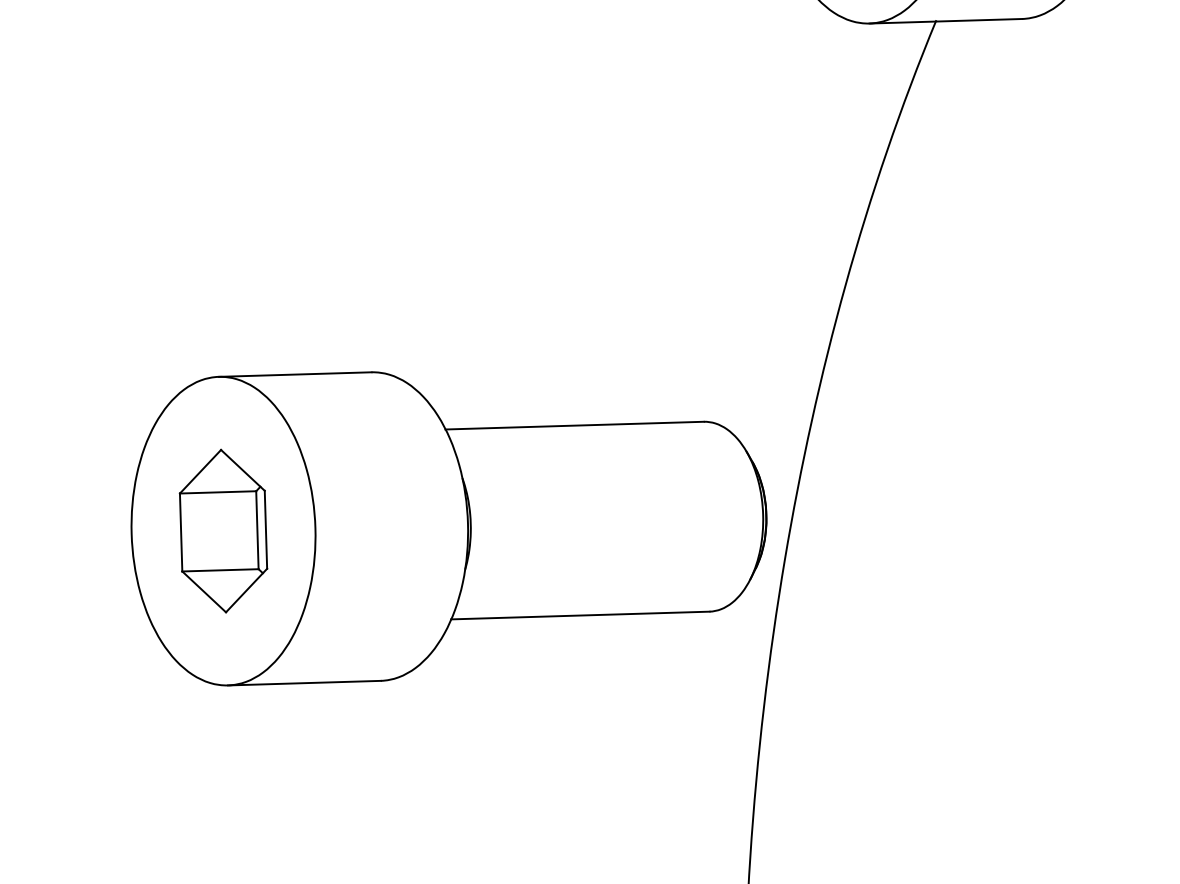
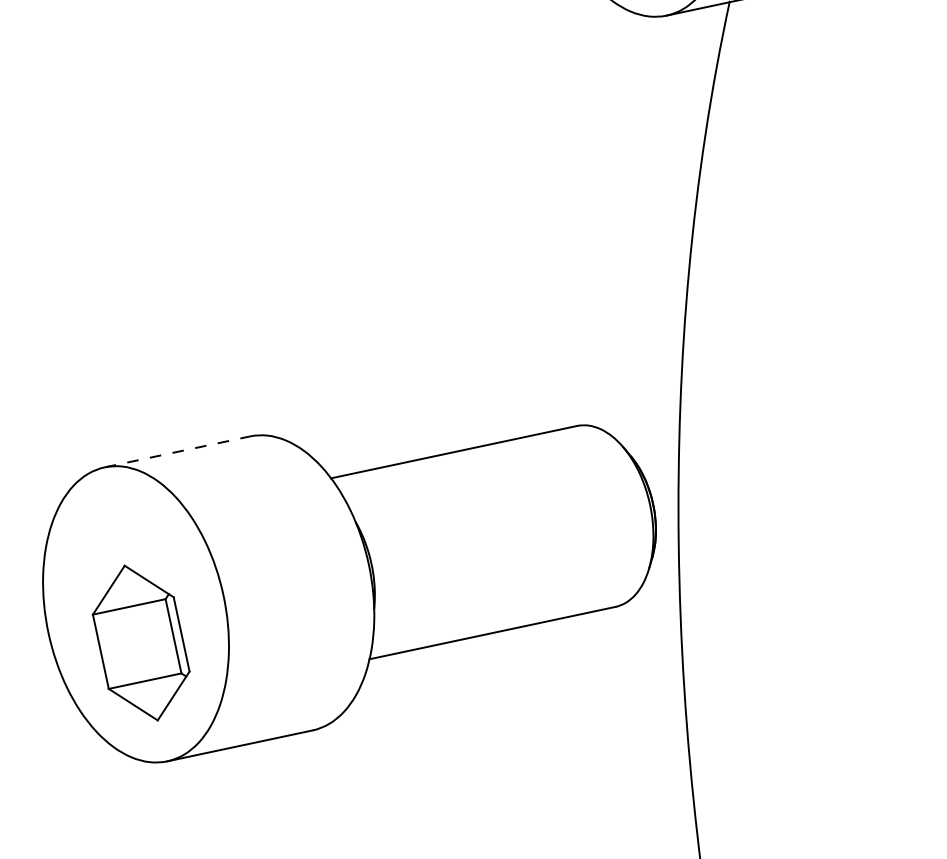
line: (295, 374) -> (177, 451), solid -> dashed
part: (223, 530) -> (141, 642), moved

